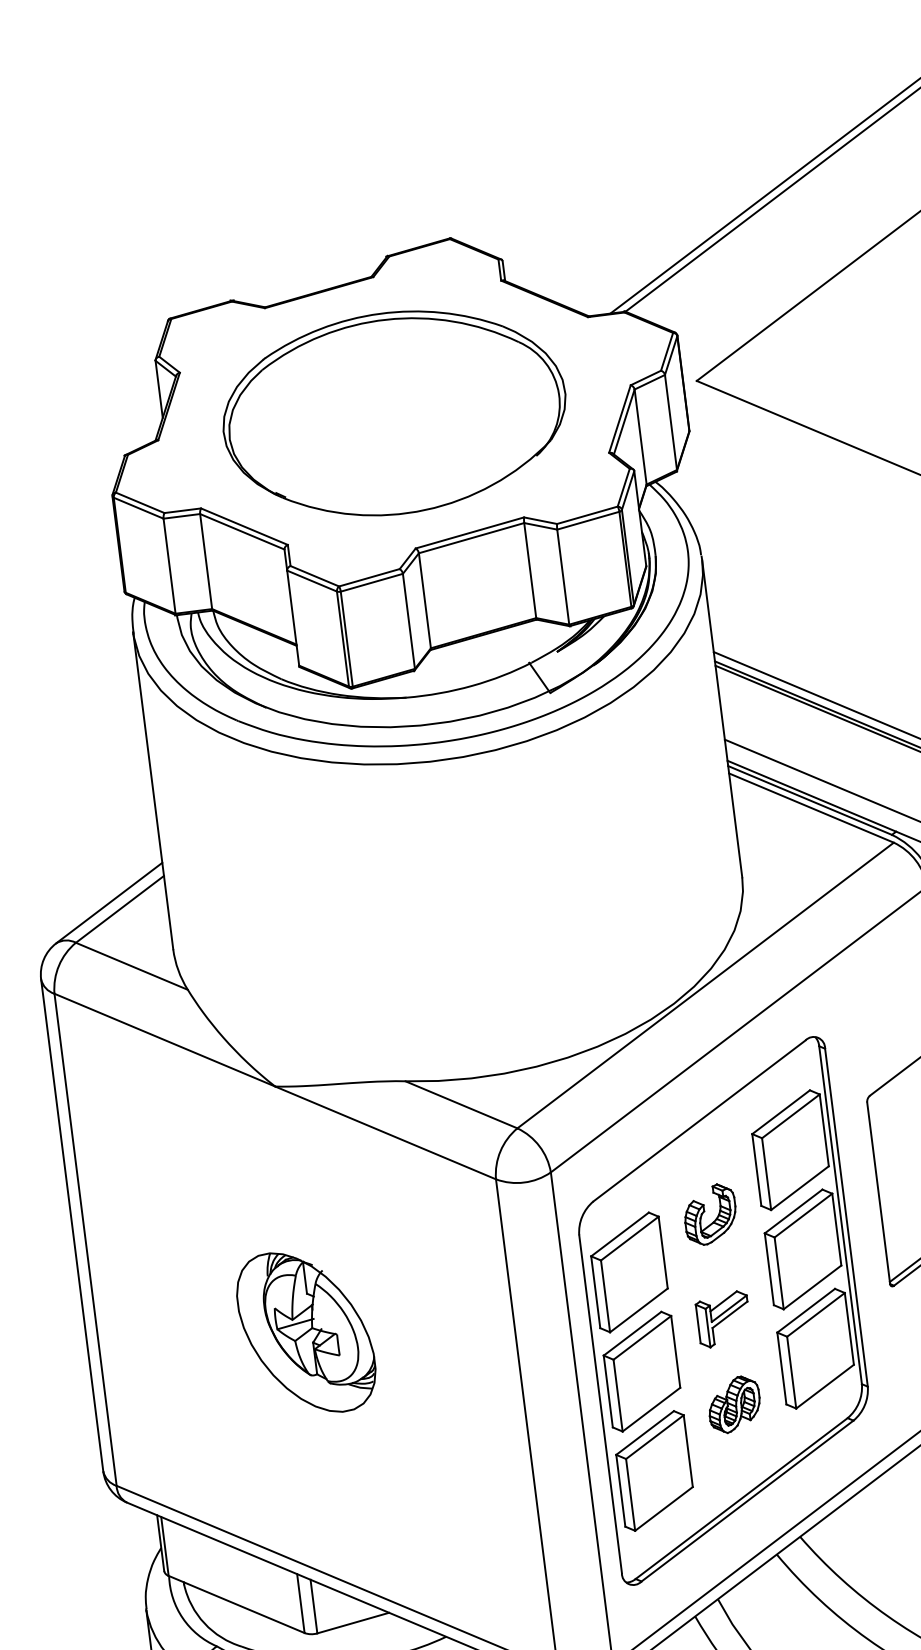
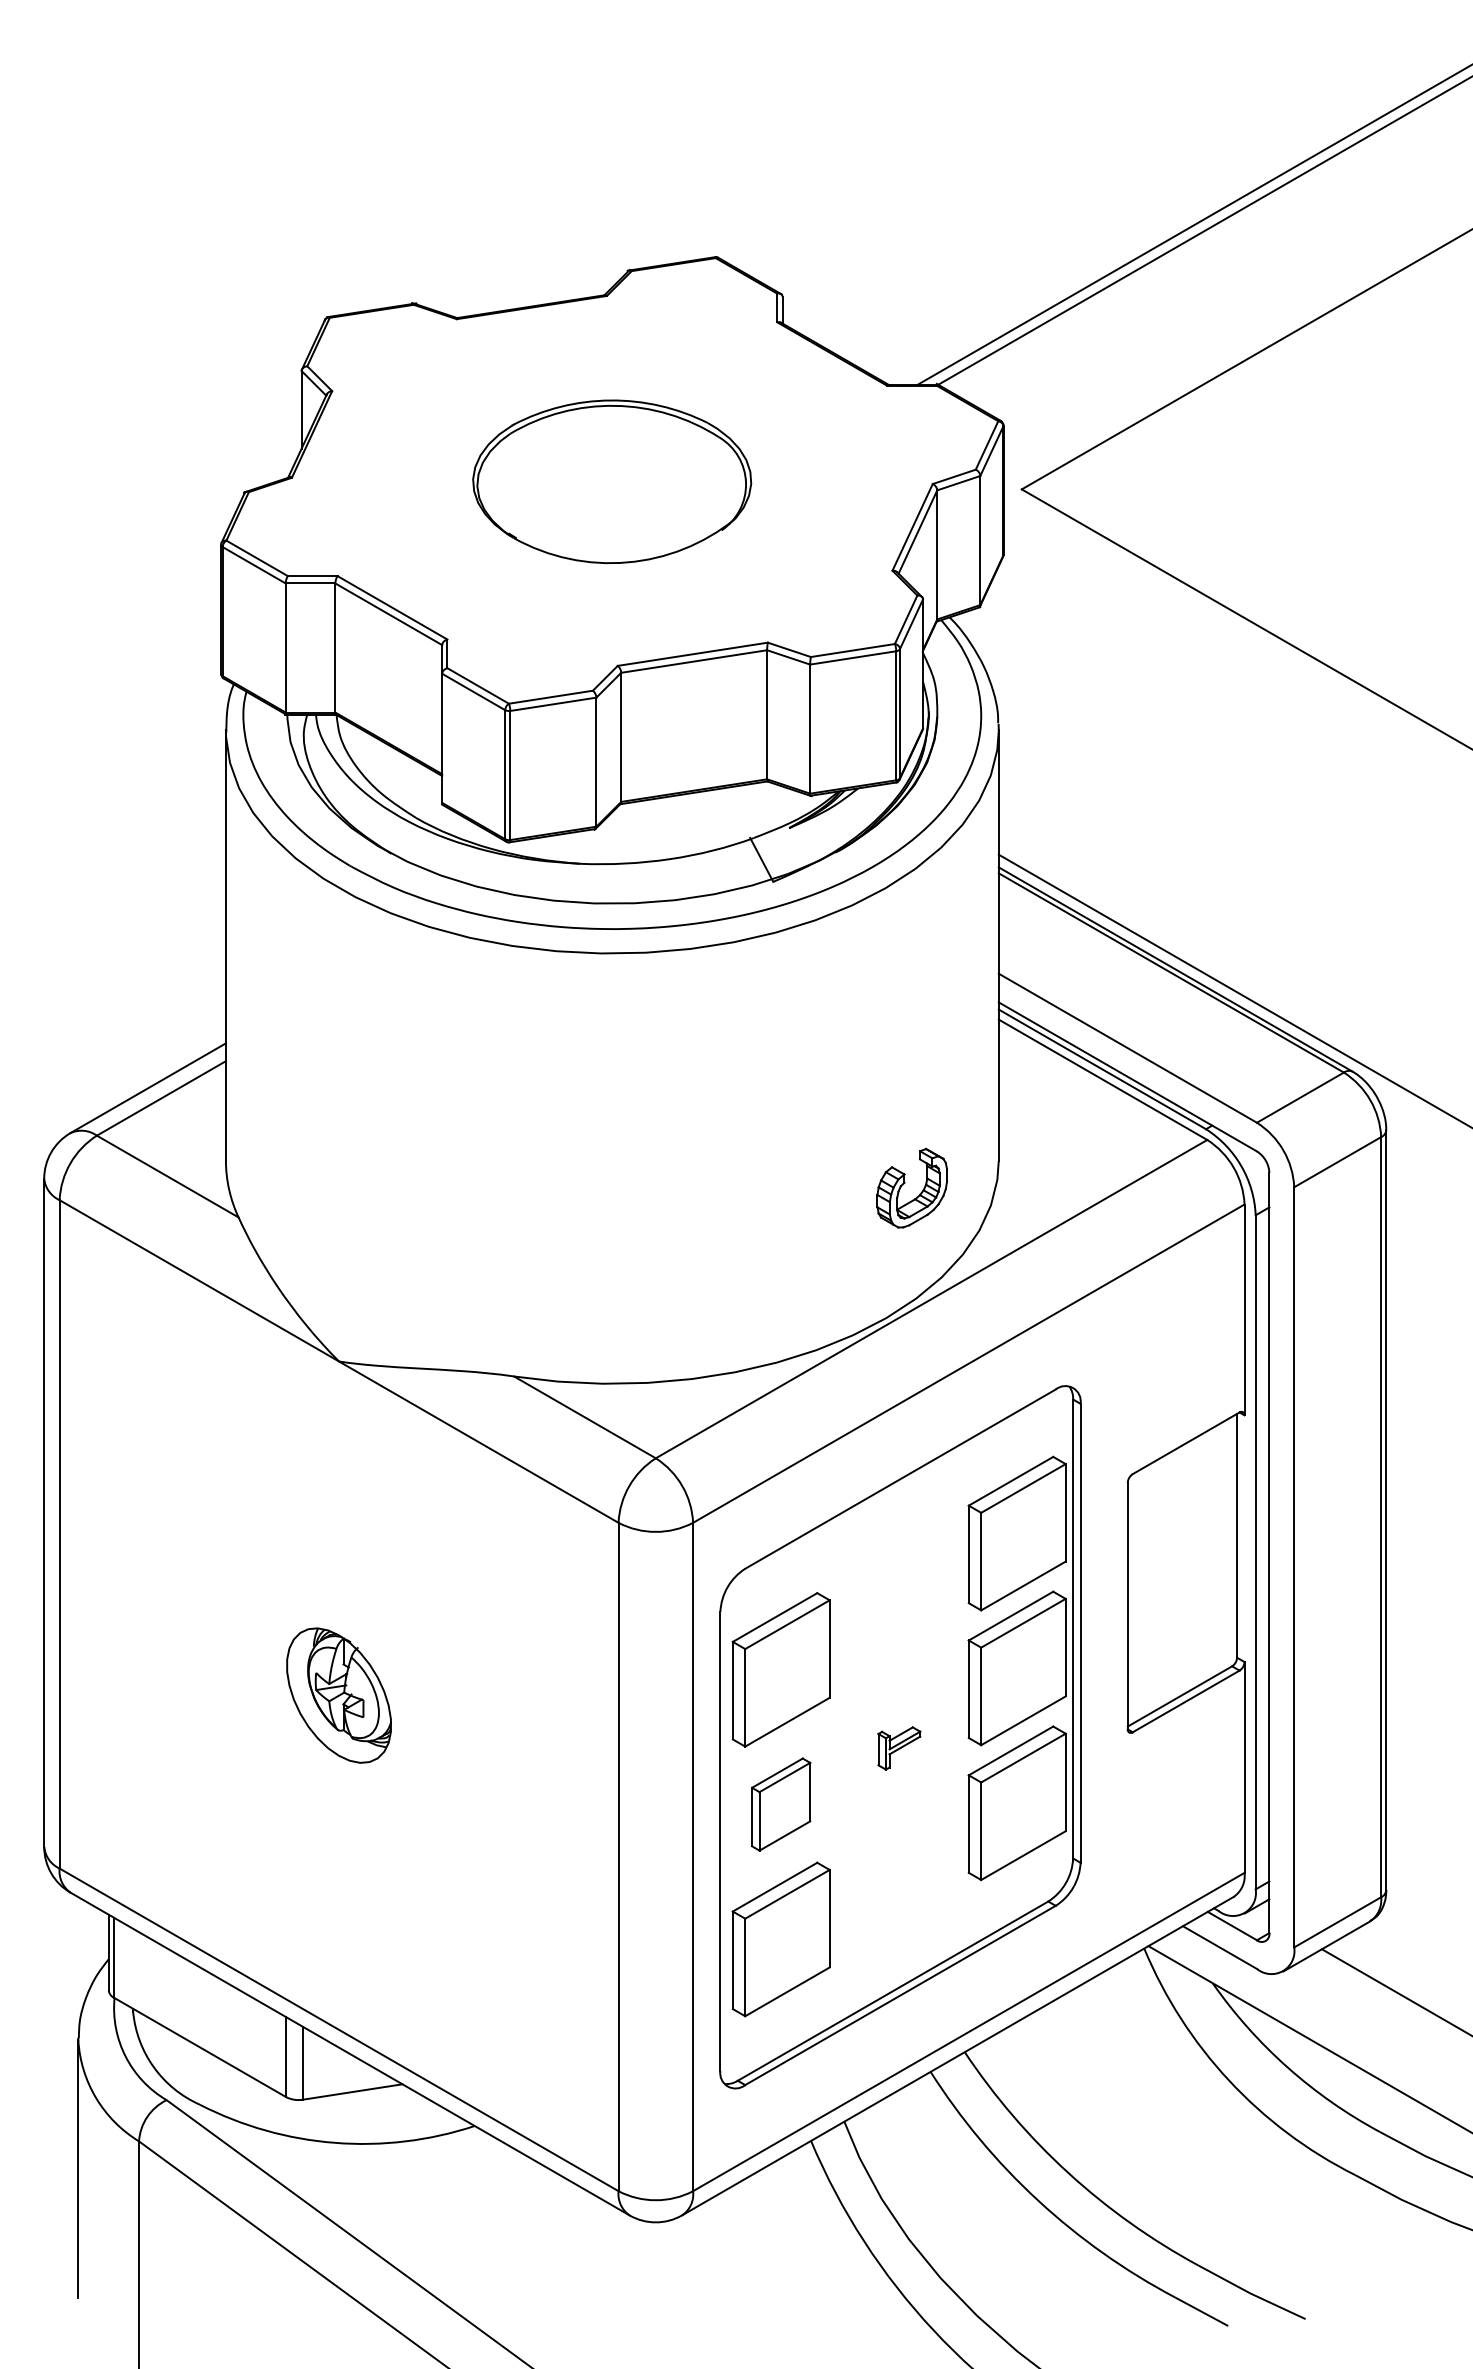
part: (393, 413) -> (611, 481), size x0.6
part: (705, 1211) -> (905, 1183), moved
part: (723, 1319) -> (899, 1748), size x0.6
part: (305, 1332) -> (338, 1695), size x0.6
part: (641, 1371) -> (780, 1804), size x0.6
part: (733, 1404) -> (898, 1864), removed

